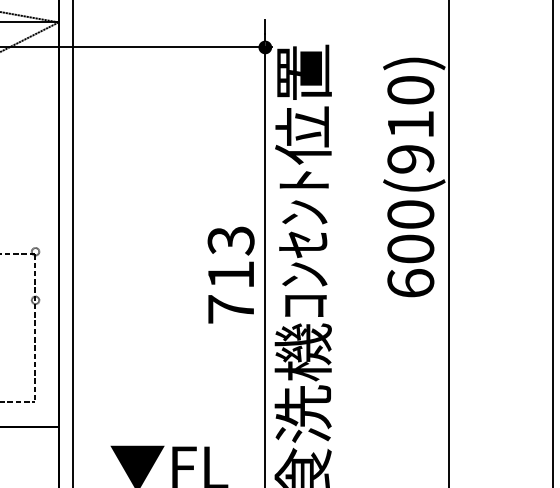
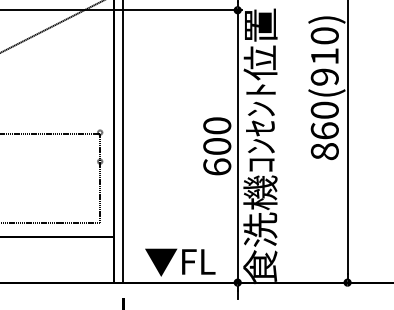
text: (410, 266) -> (324, 141), 600(910) -> 860(910)
text: (231, 275) -> (217, 146), 713 -> 600

